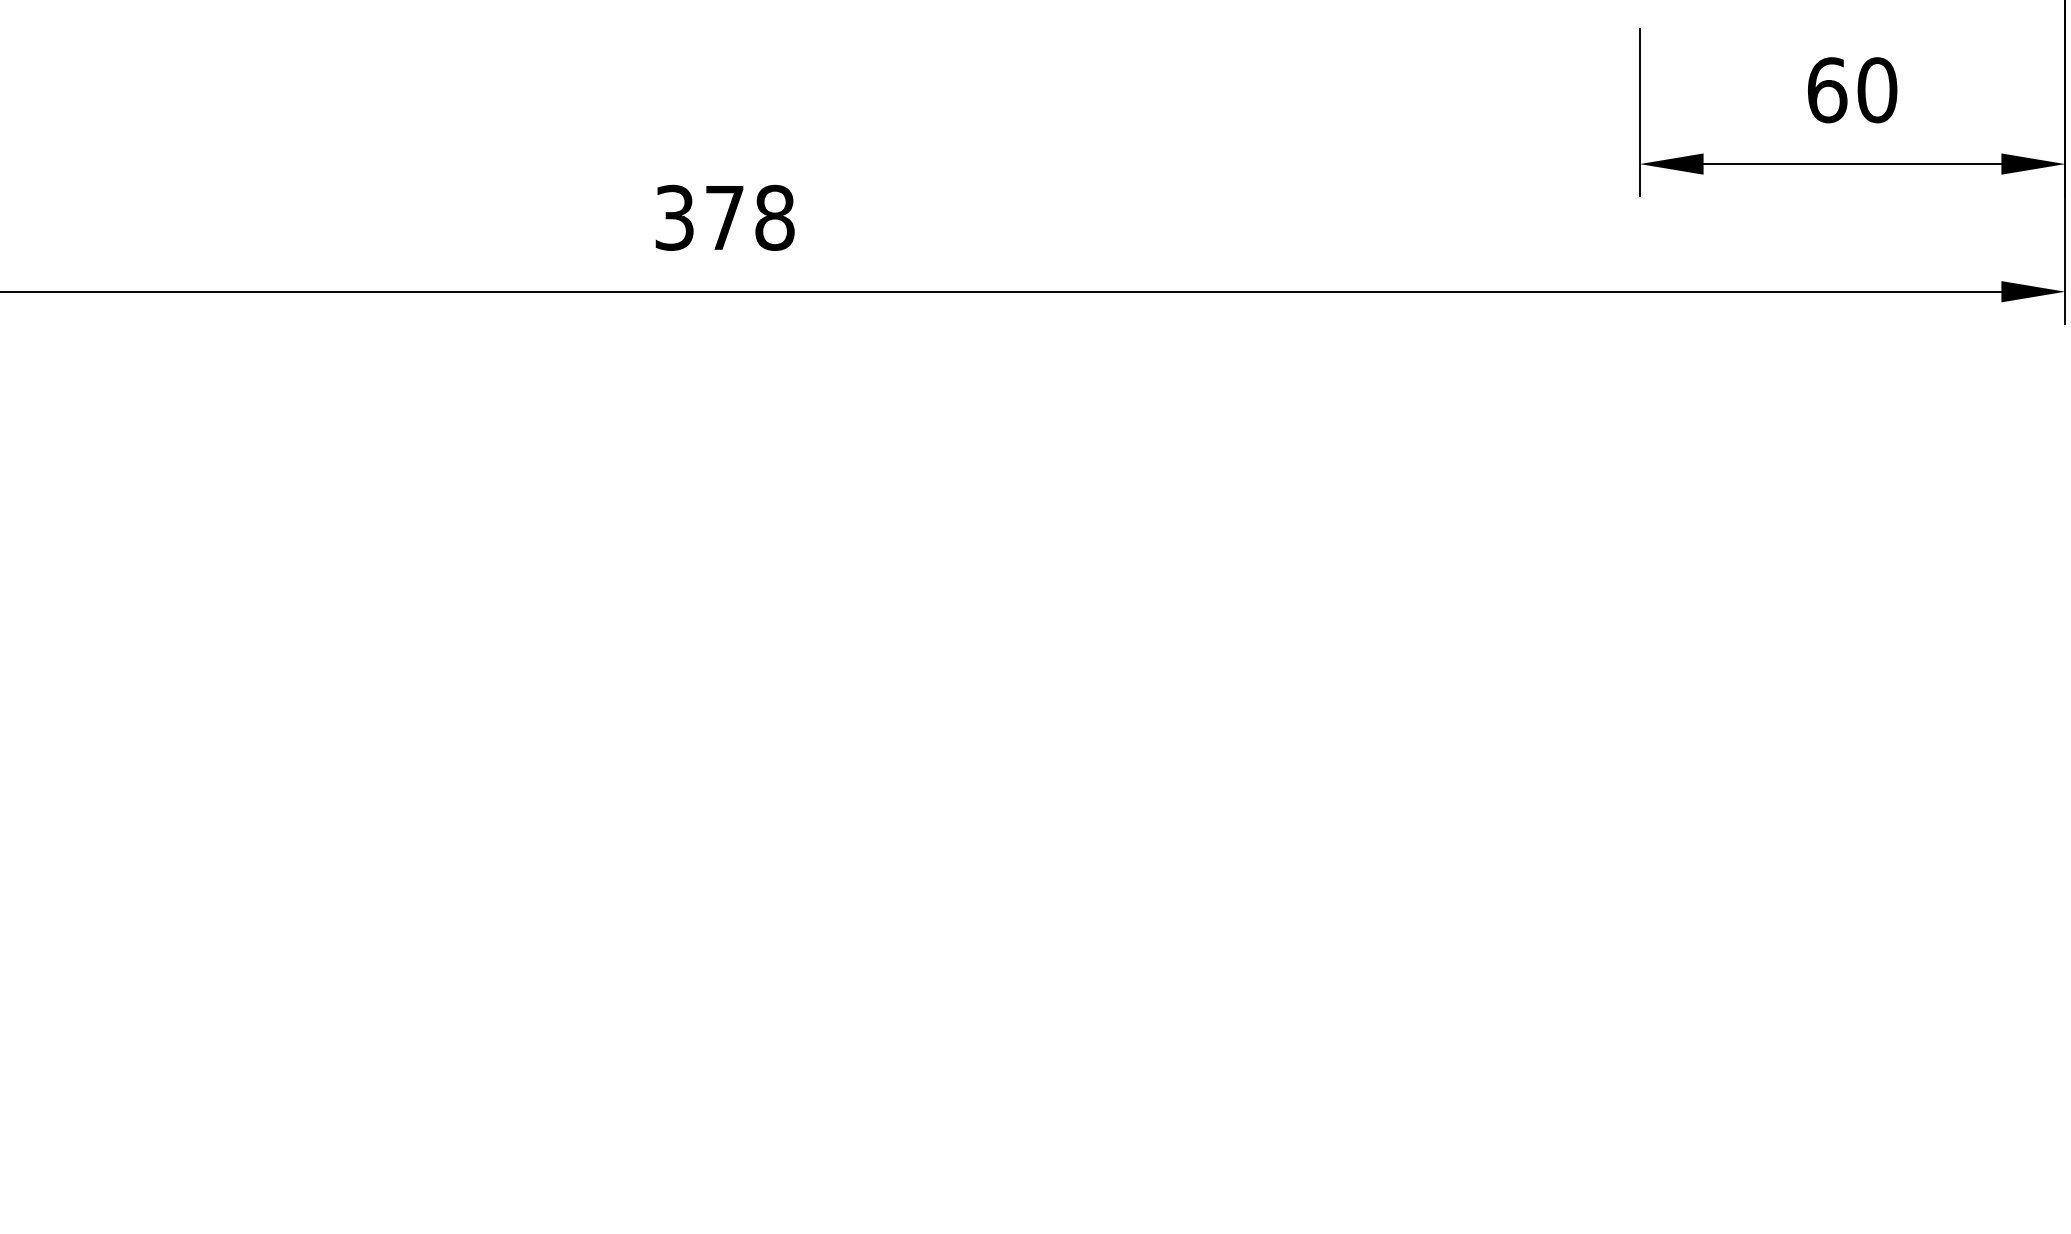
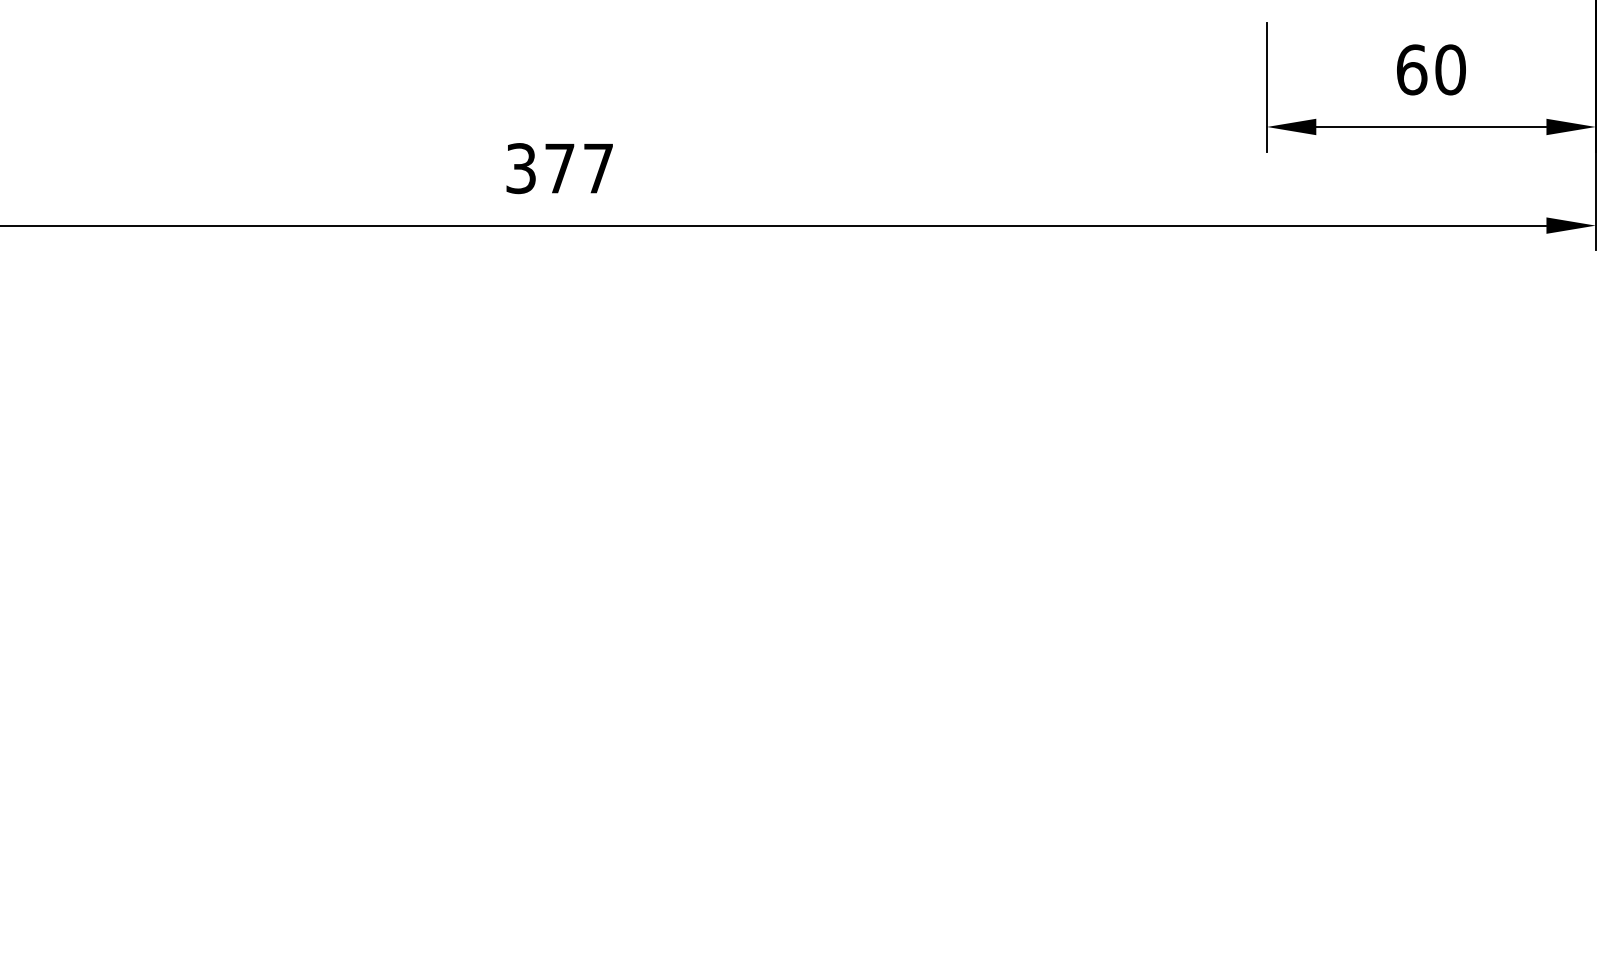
text: (774, 217) -> (598, 168), 378 -> 377

